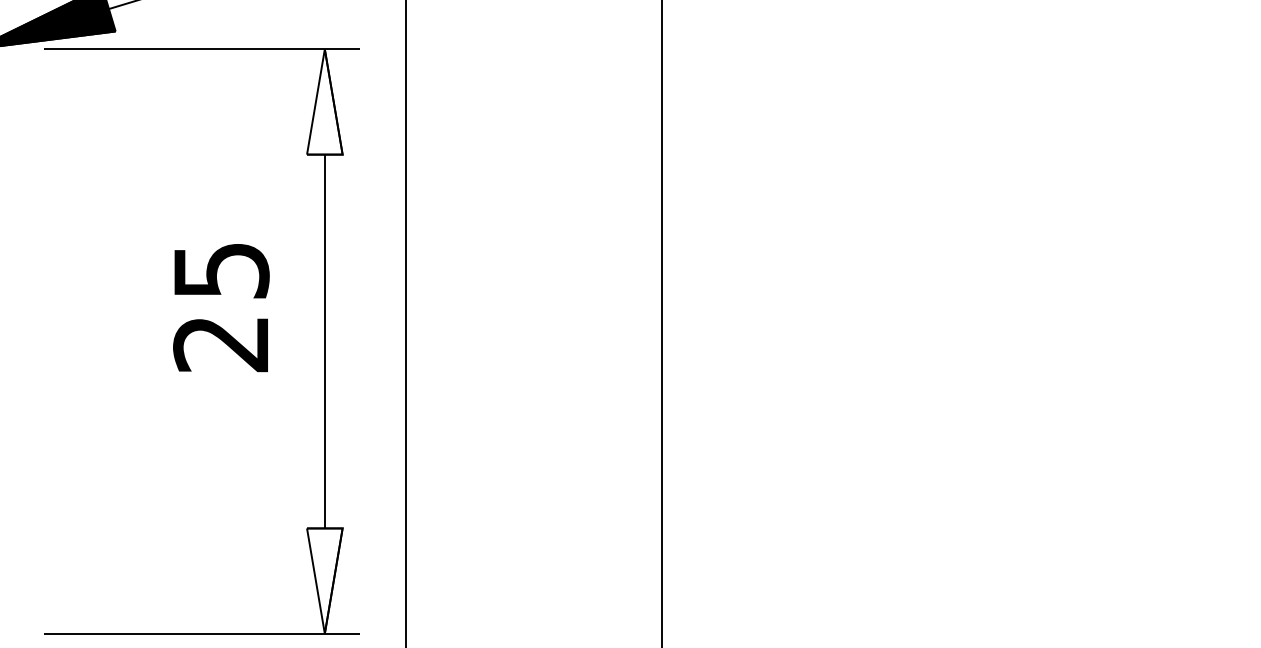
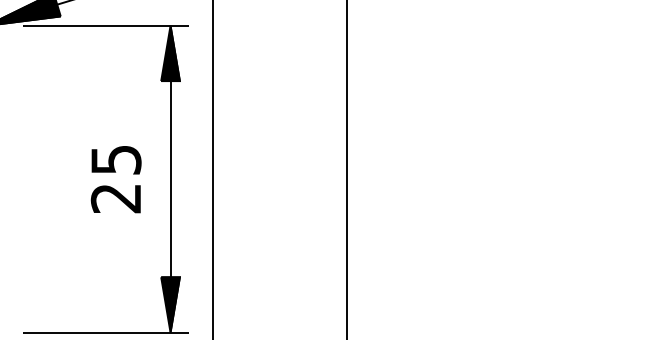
fill: (324, 102) -> (170, 53), added
text: (219, 307) -> (115, 179), moved
fill: (324, 580) -> (170, 304), added

